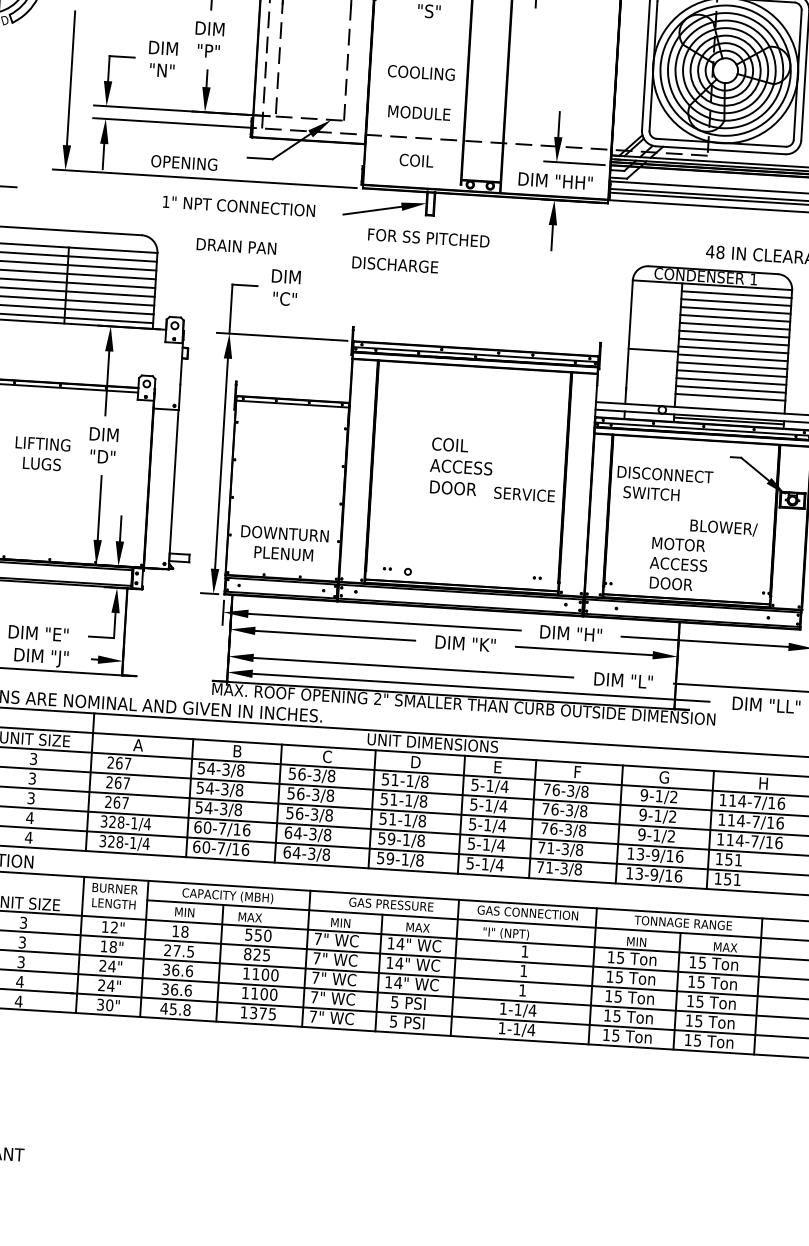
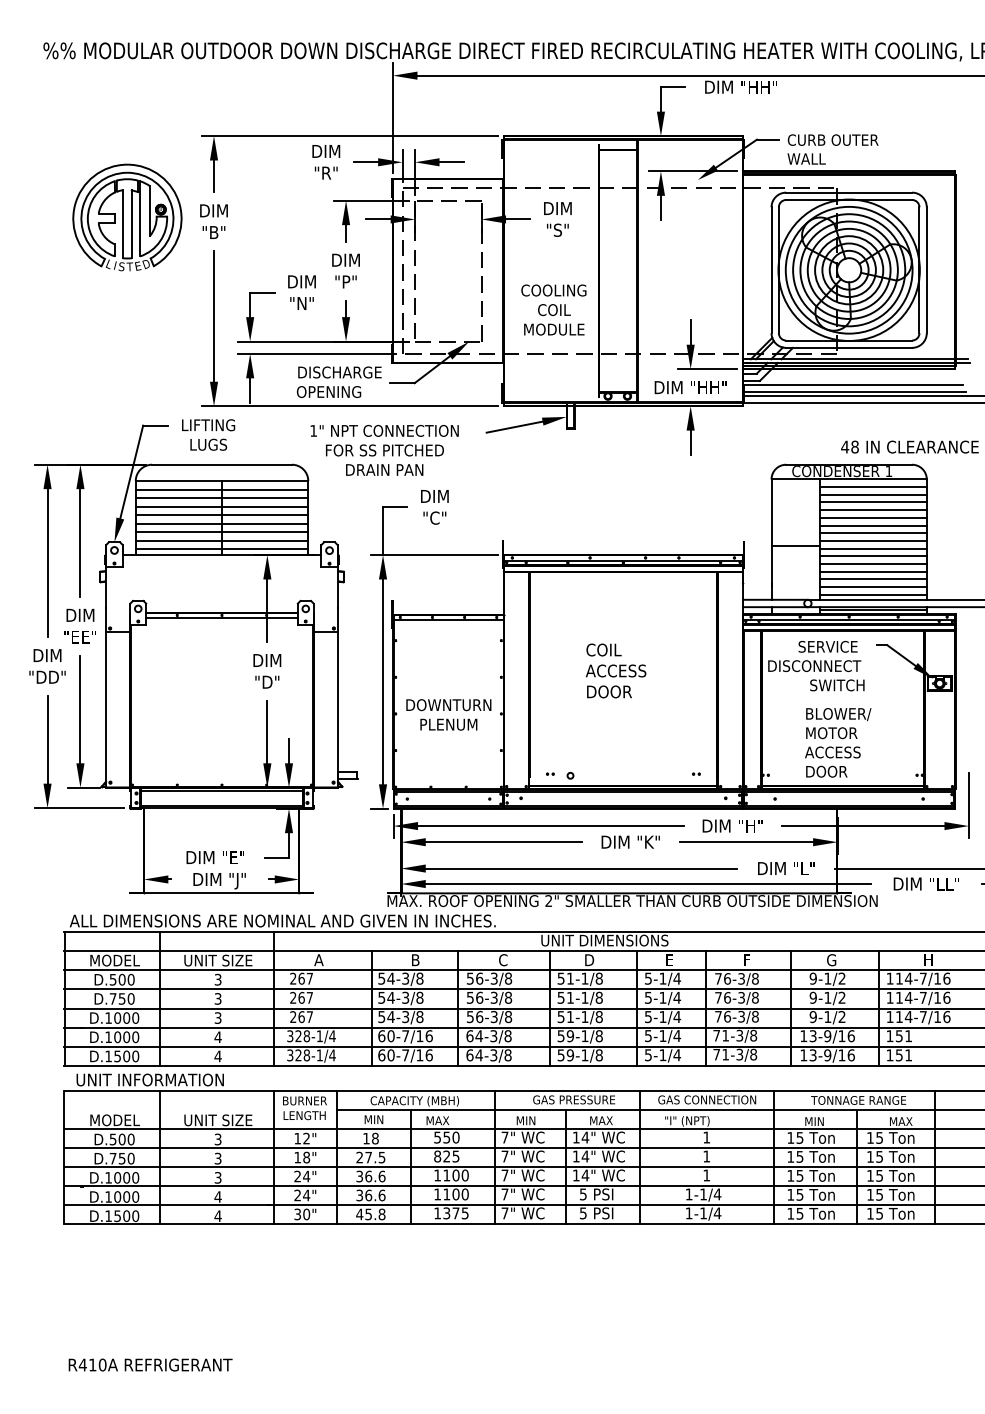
text: (416, 161) -> (554, 310), moved
text: (428, 238) -> (384, 450), moved
text: (394, 264) -> (339, 372), moved
line: (729, 404) -> (872, 594), added
text: (42, 453) -> (208, 434), moved
text: (651, 493) -> (837, 685), moved
text: (523, 494) -> (827, 646), moved
text: (723, 528) -> (838, 714), moved
text: (284, 543) -> (448, 714), moved

